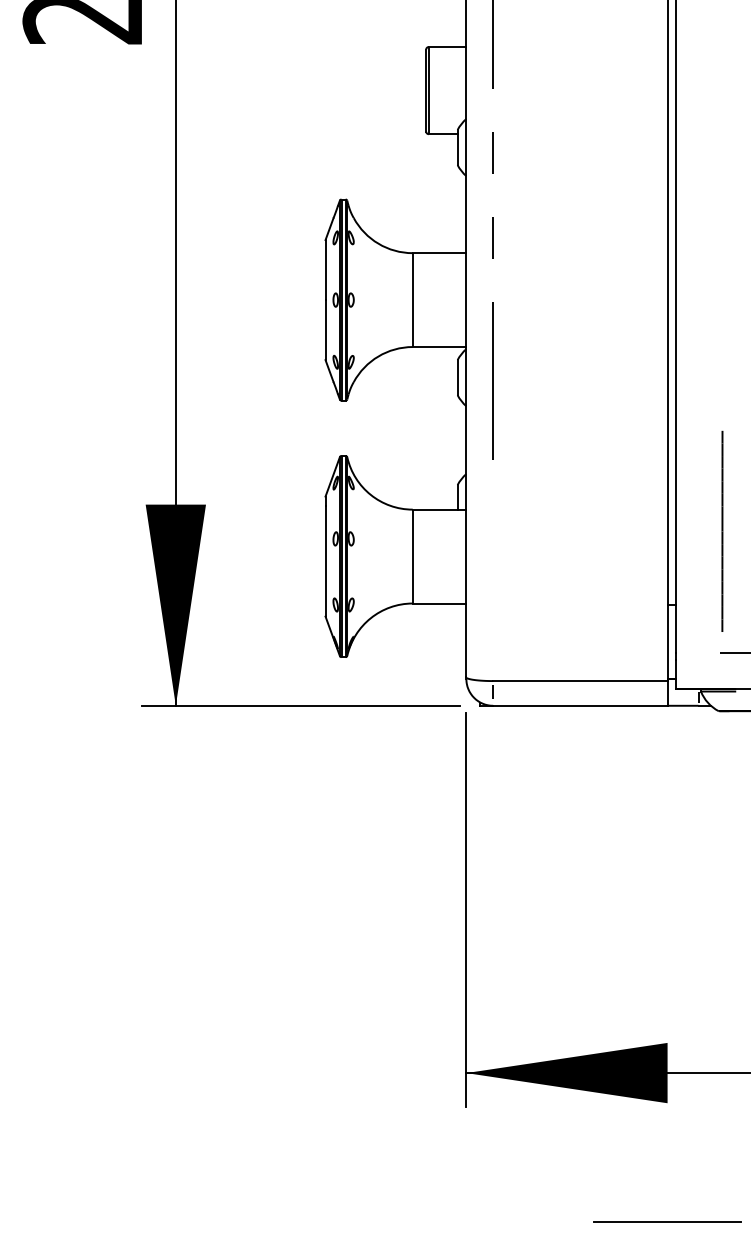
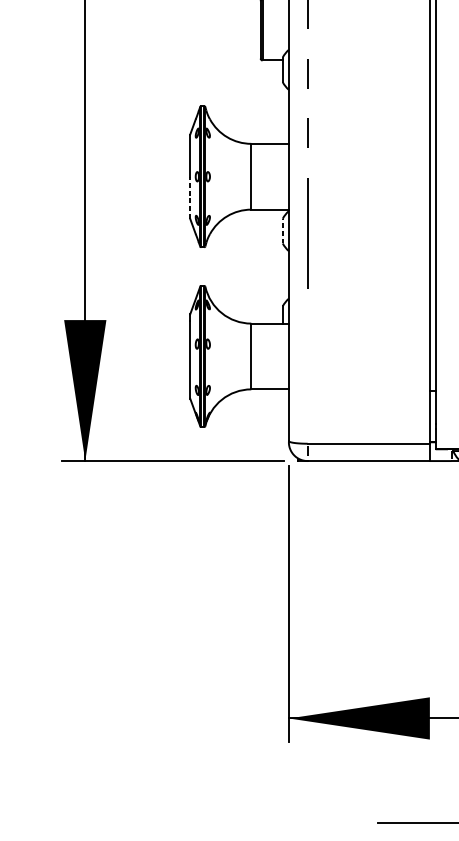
line: (325, 329) -> (190, 197), solid -> dashed
line: (457, 377) -> (282, 230), solid -> dashed

